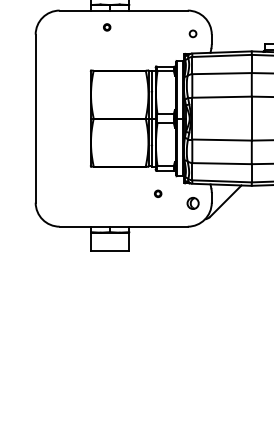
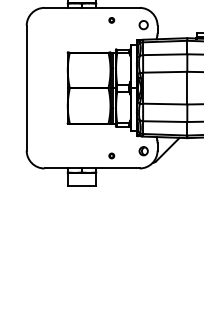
part: (107, 27) -> (112, 20), moved
circle: (192, 33) -> (143, 24), size x1.67
part: (158, 193) -> (112, 155), moved

